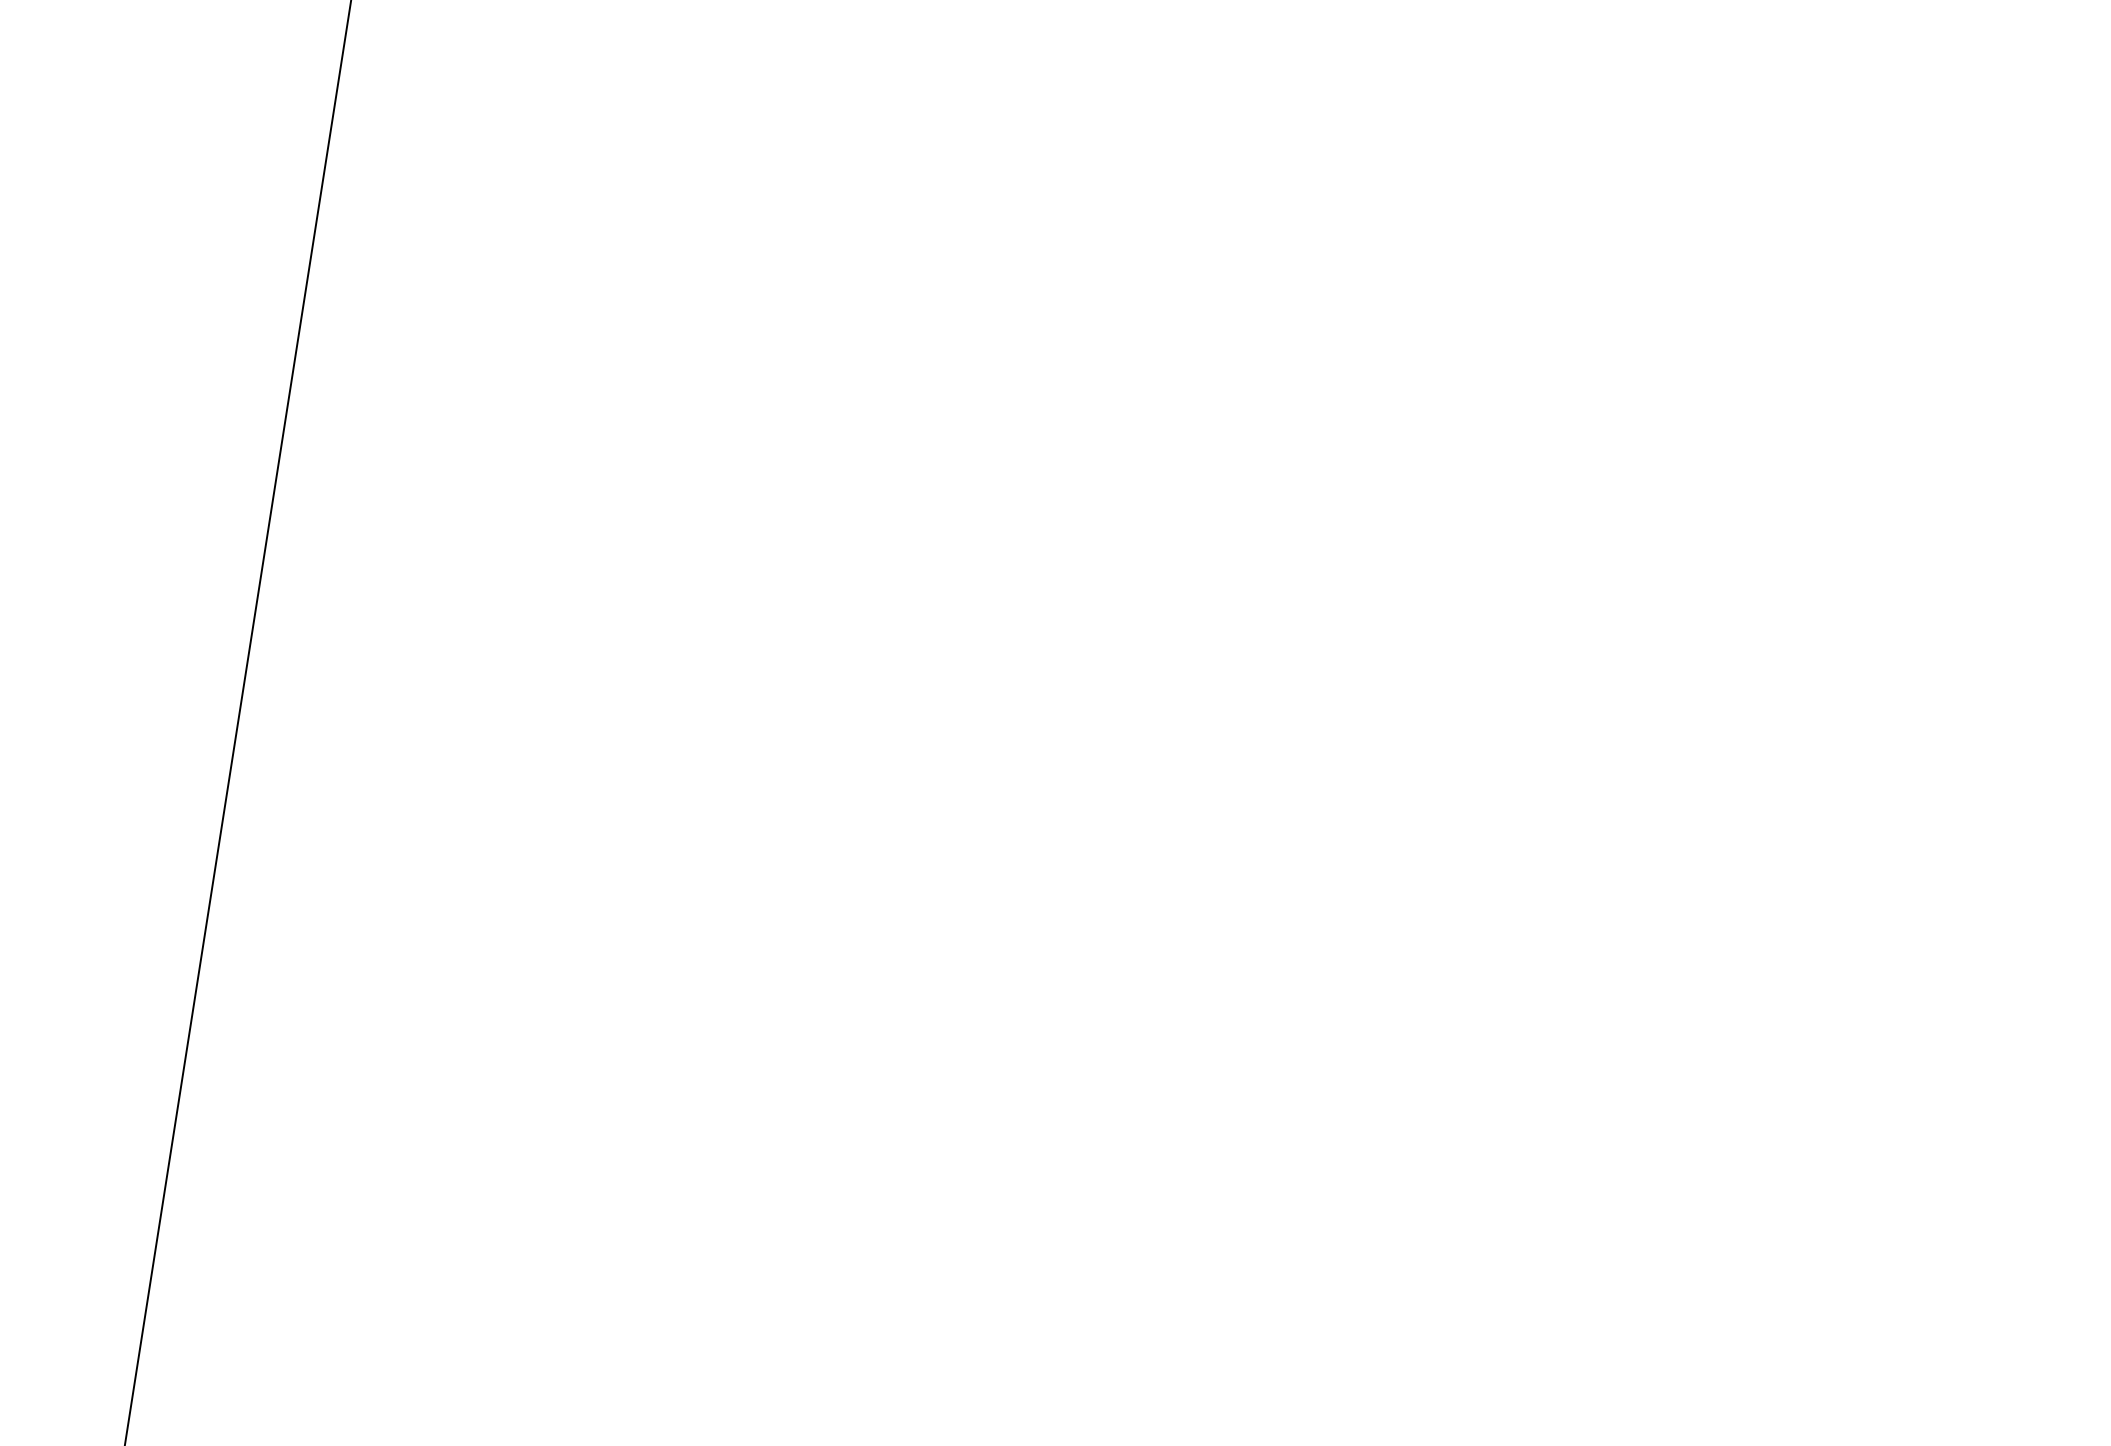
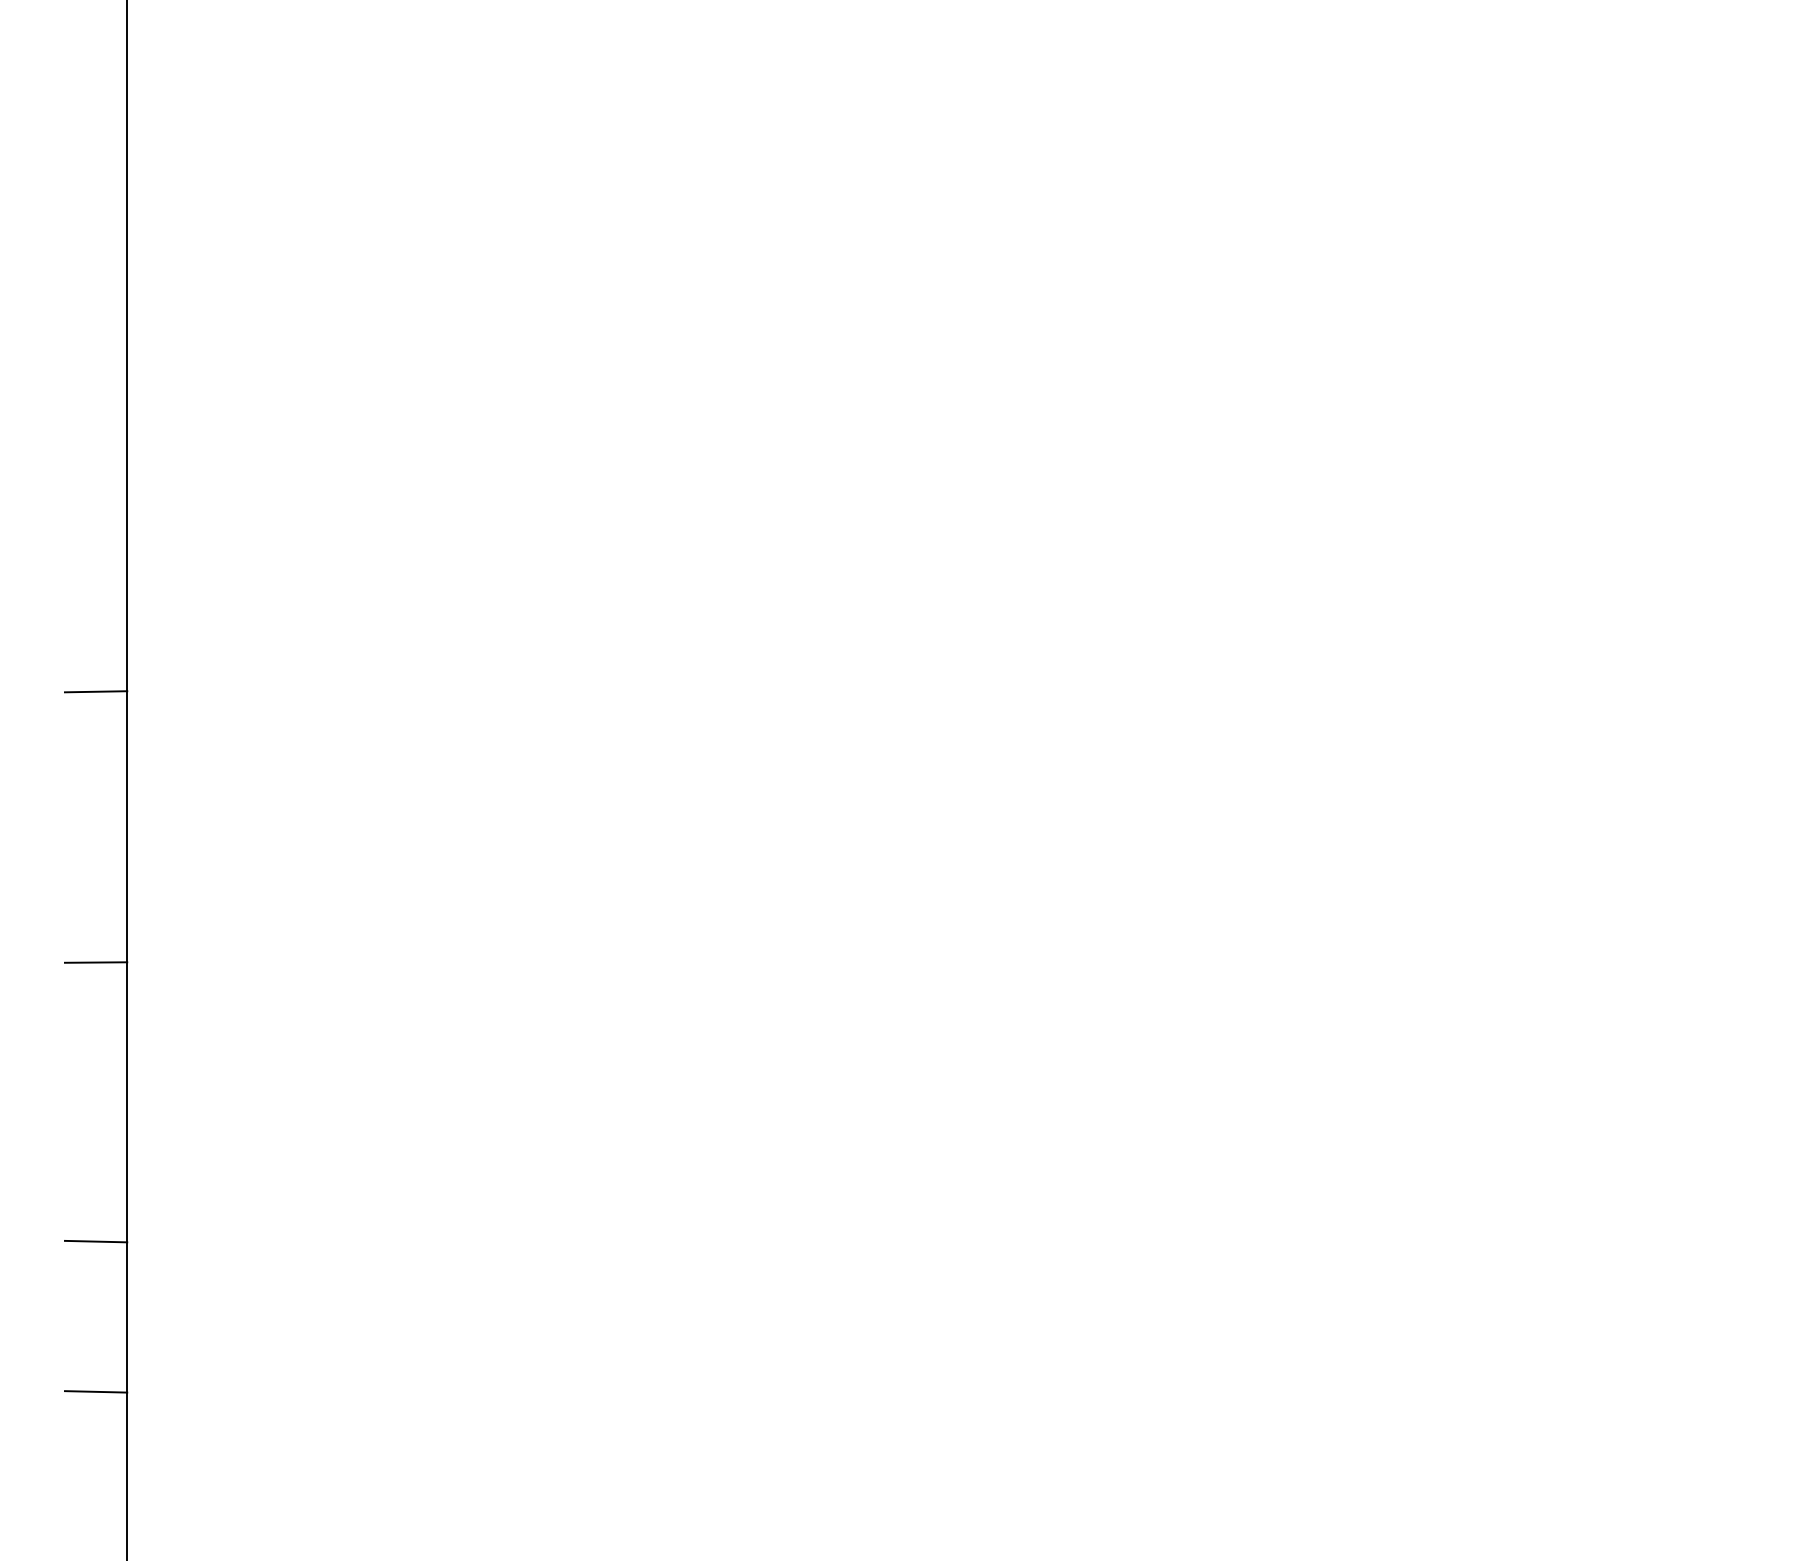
line: (227, 544) -> (95, 691), added
line: (178, 860) -> (95, 962), added
line: (127, 1186) -> (95, 1241), added
line: (100, 1361) -> (95, 1391), added

